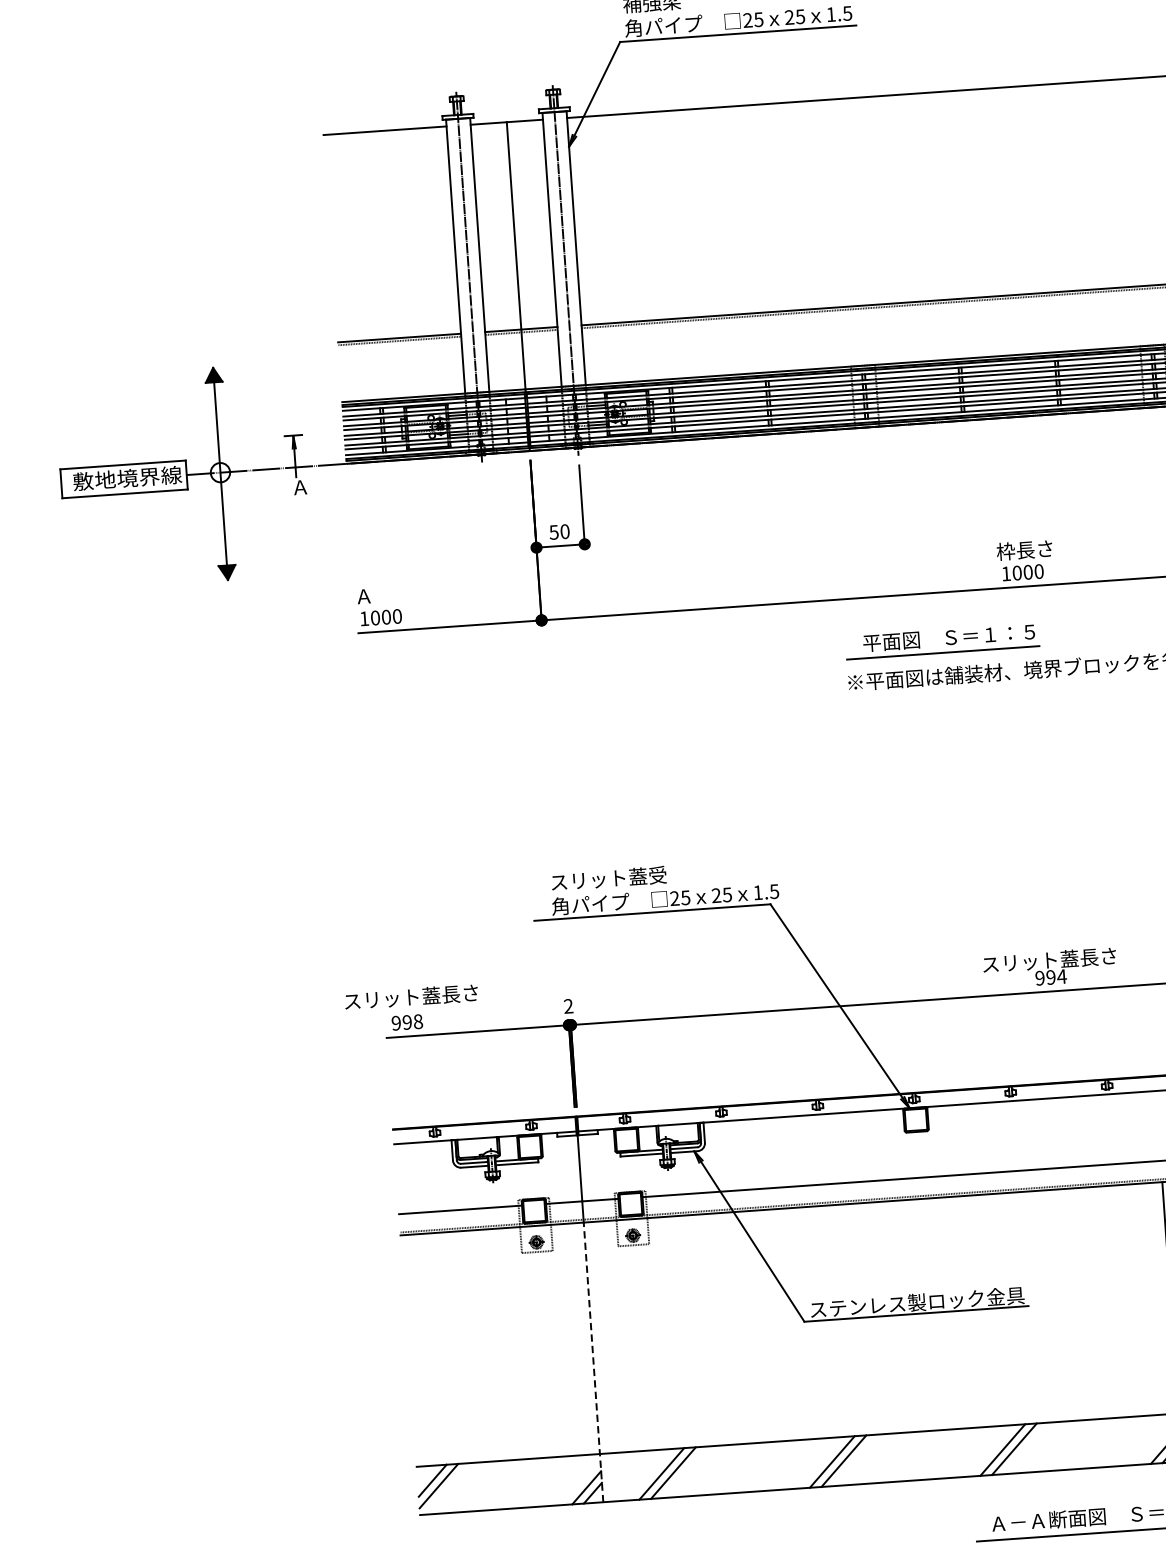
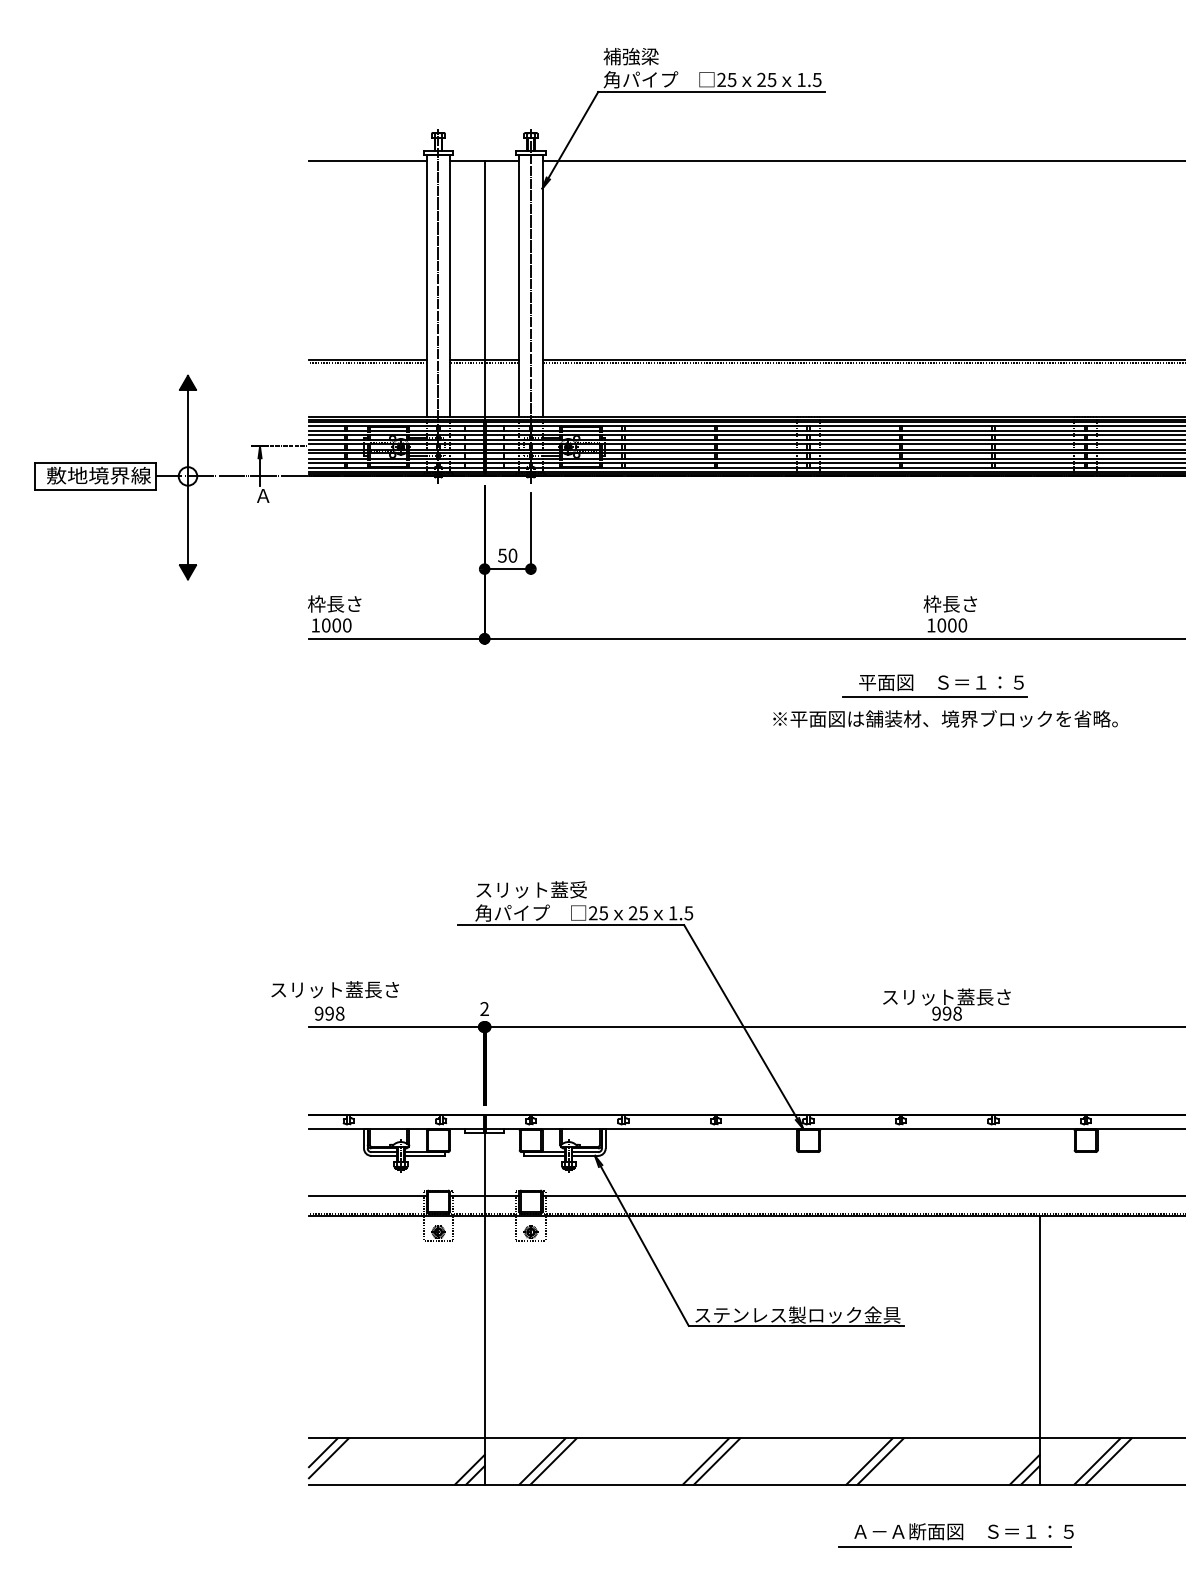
line: (323, 433) -> (288, 445), added
text: (382, 594) -> (334, 603), Ａ -> 枠長さ
part: (942, 641) -> (934, 685), moved
text: (1061, 976) -> (957, 1013), 994 -> 998
line: (593, 1362) -> (484, 1350), dashed -> solid

